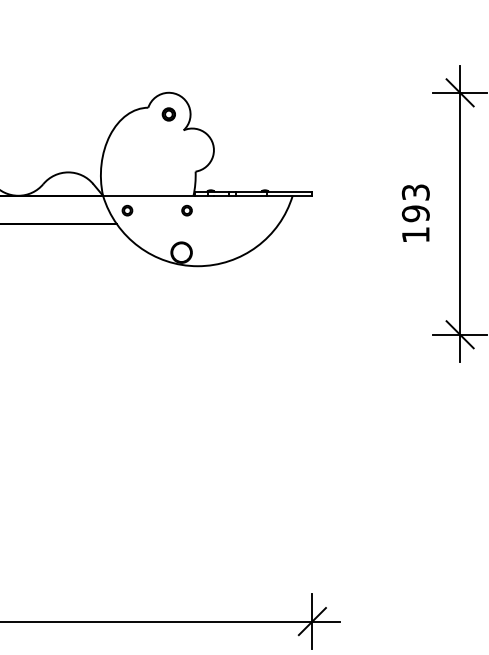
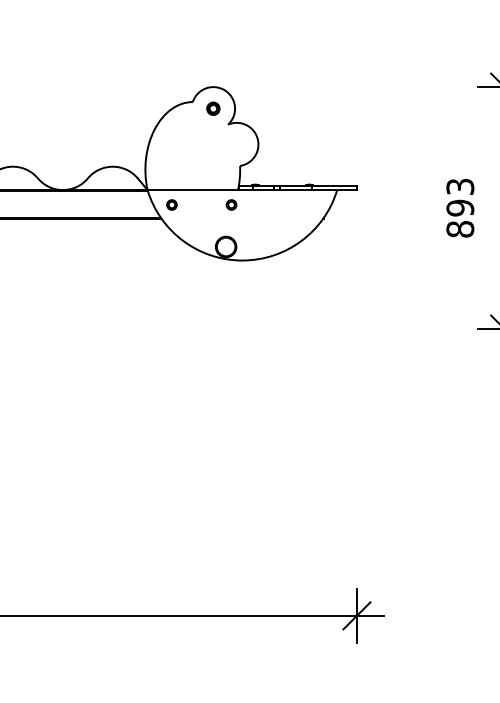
text: (416, 235) -> (460, 229), 193 -> 893

